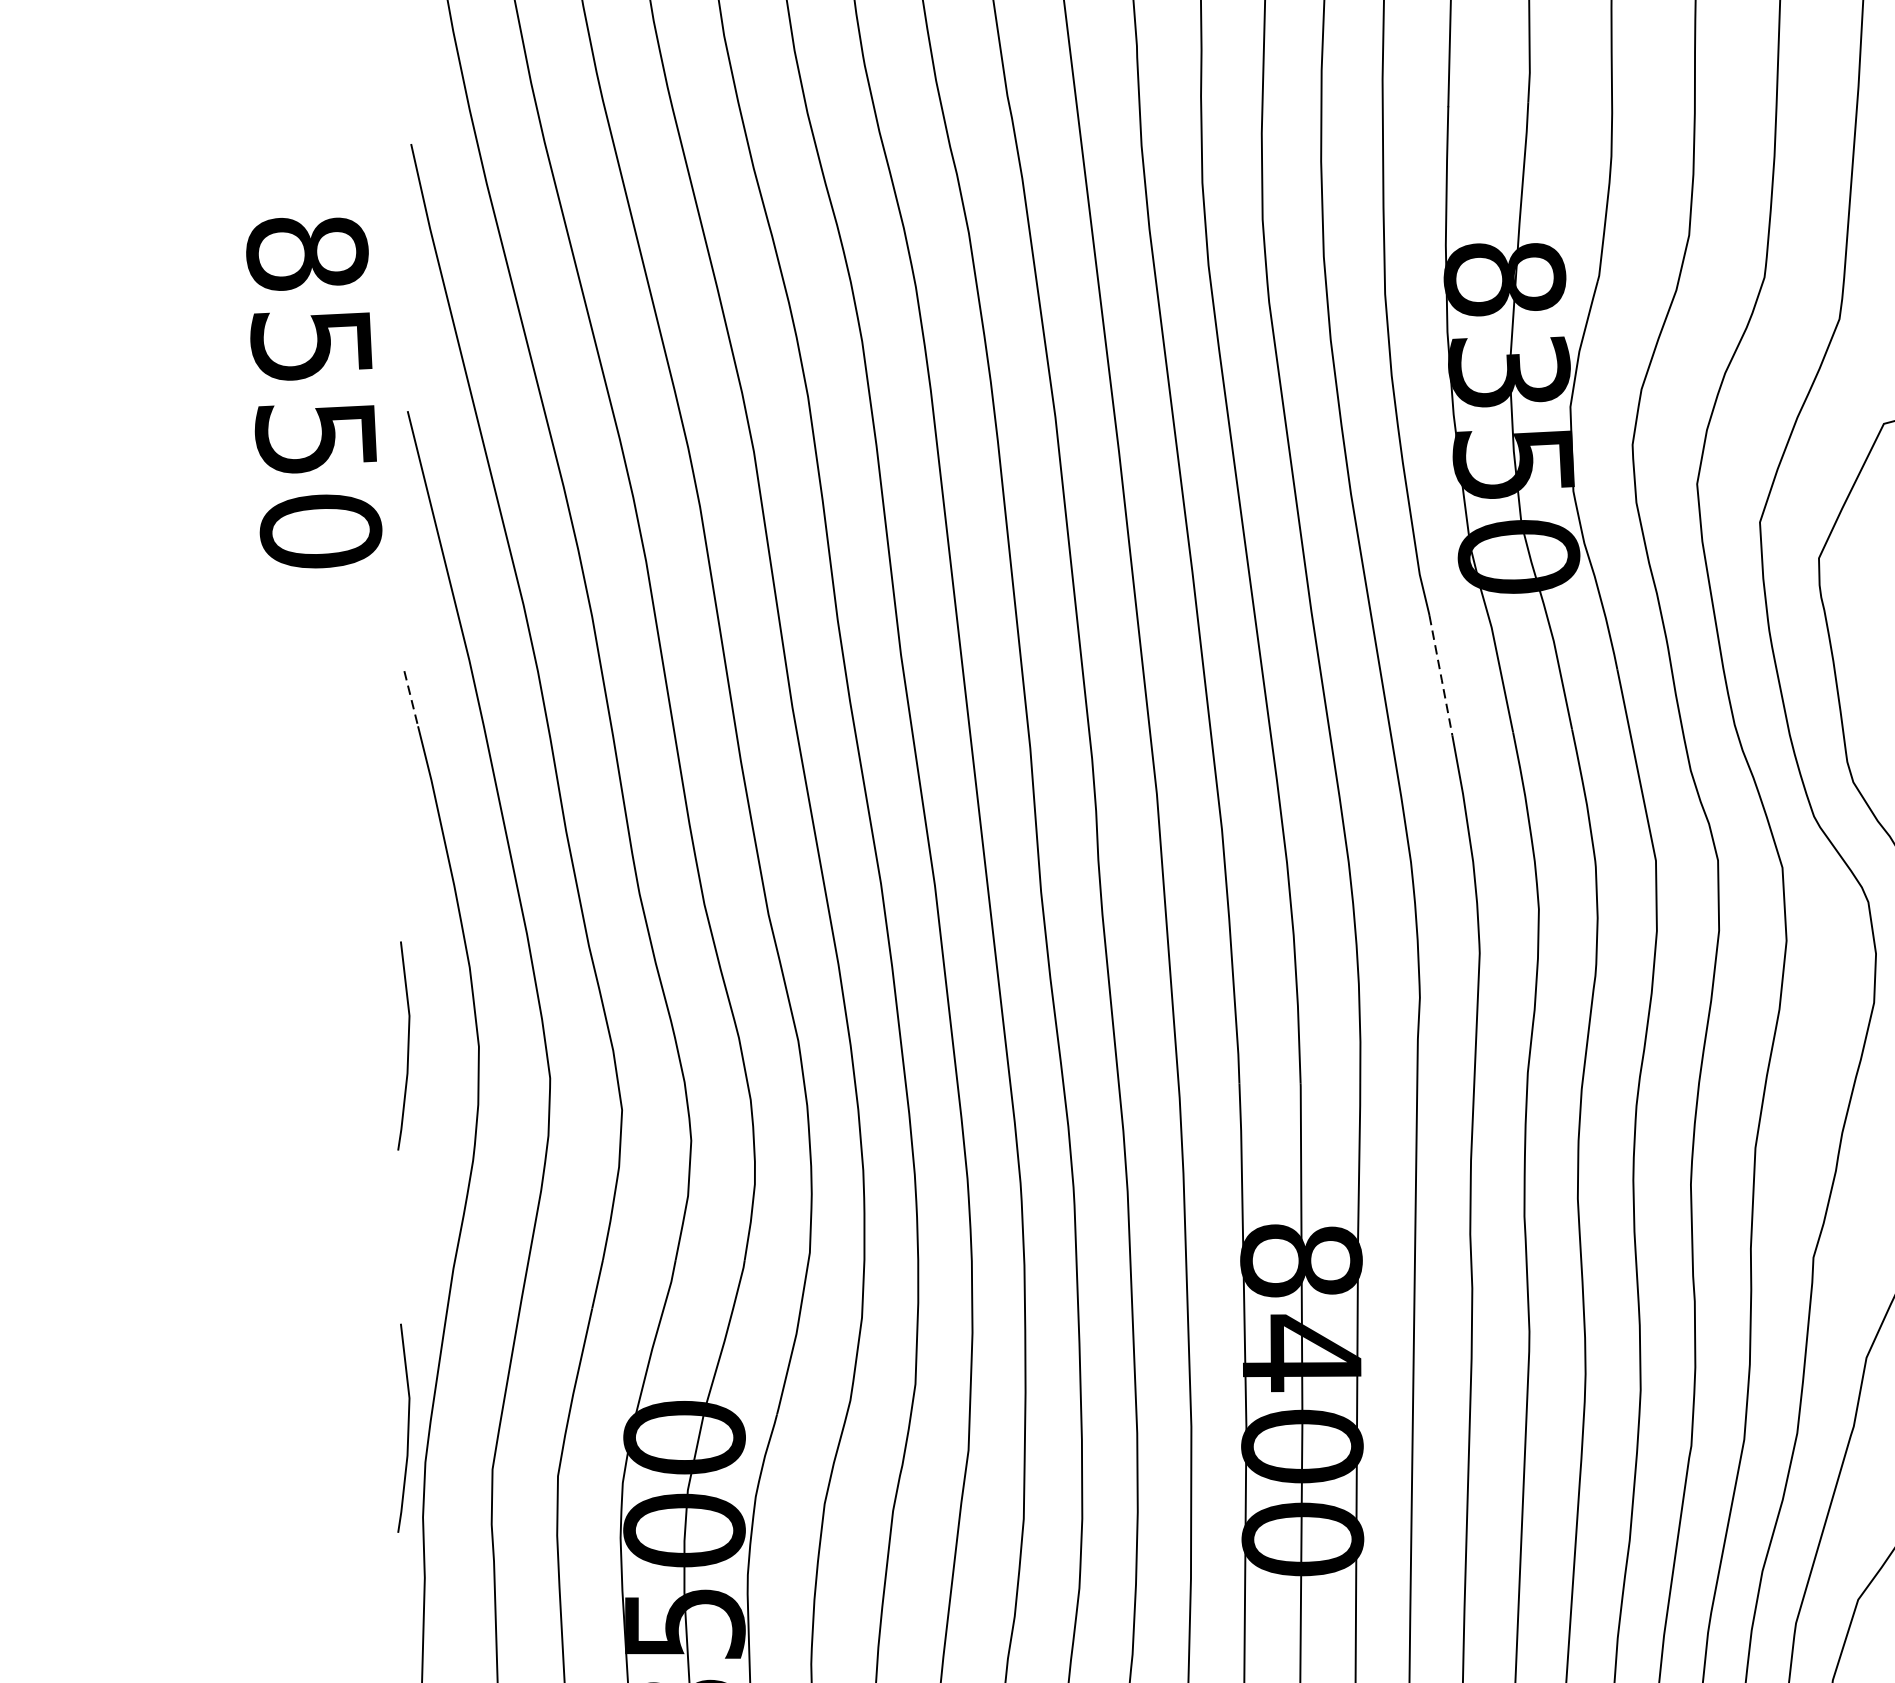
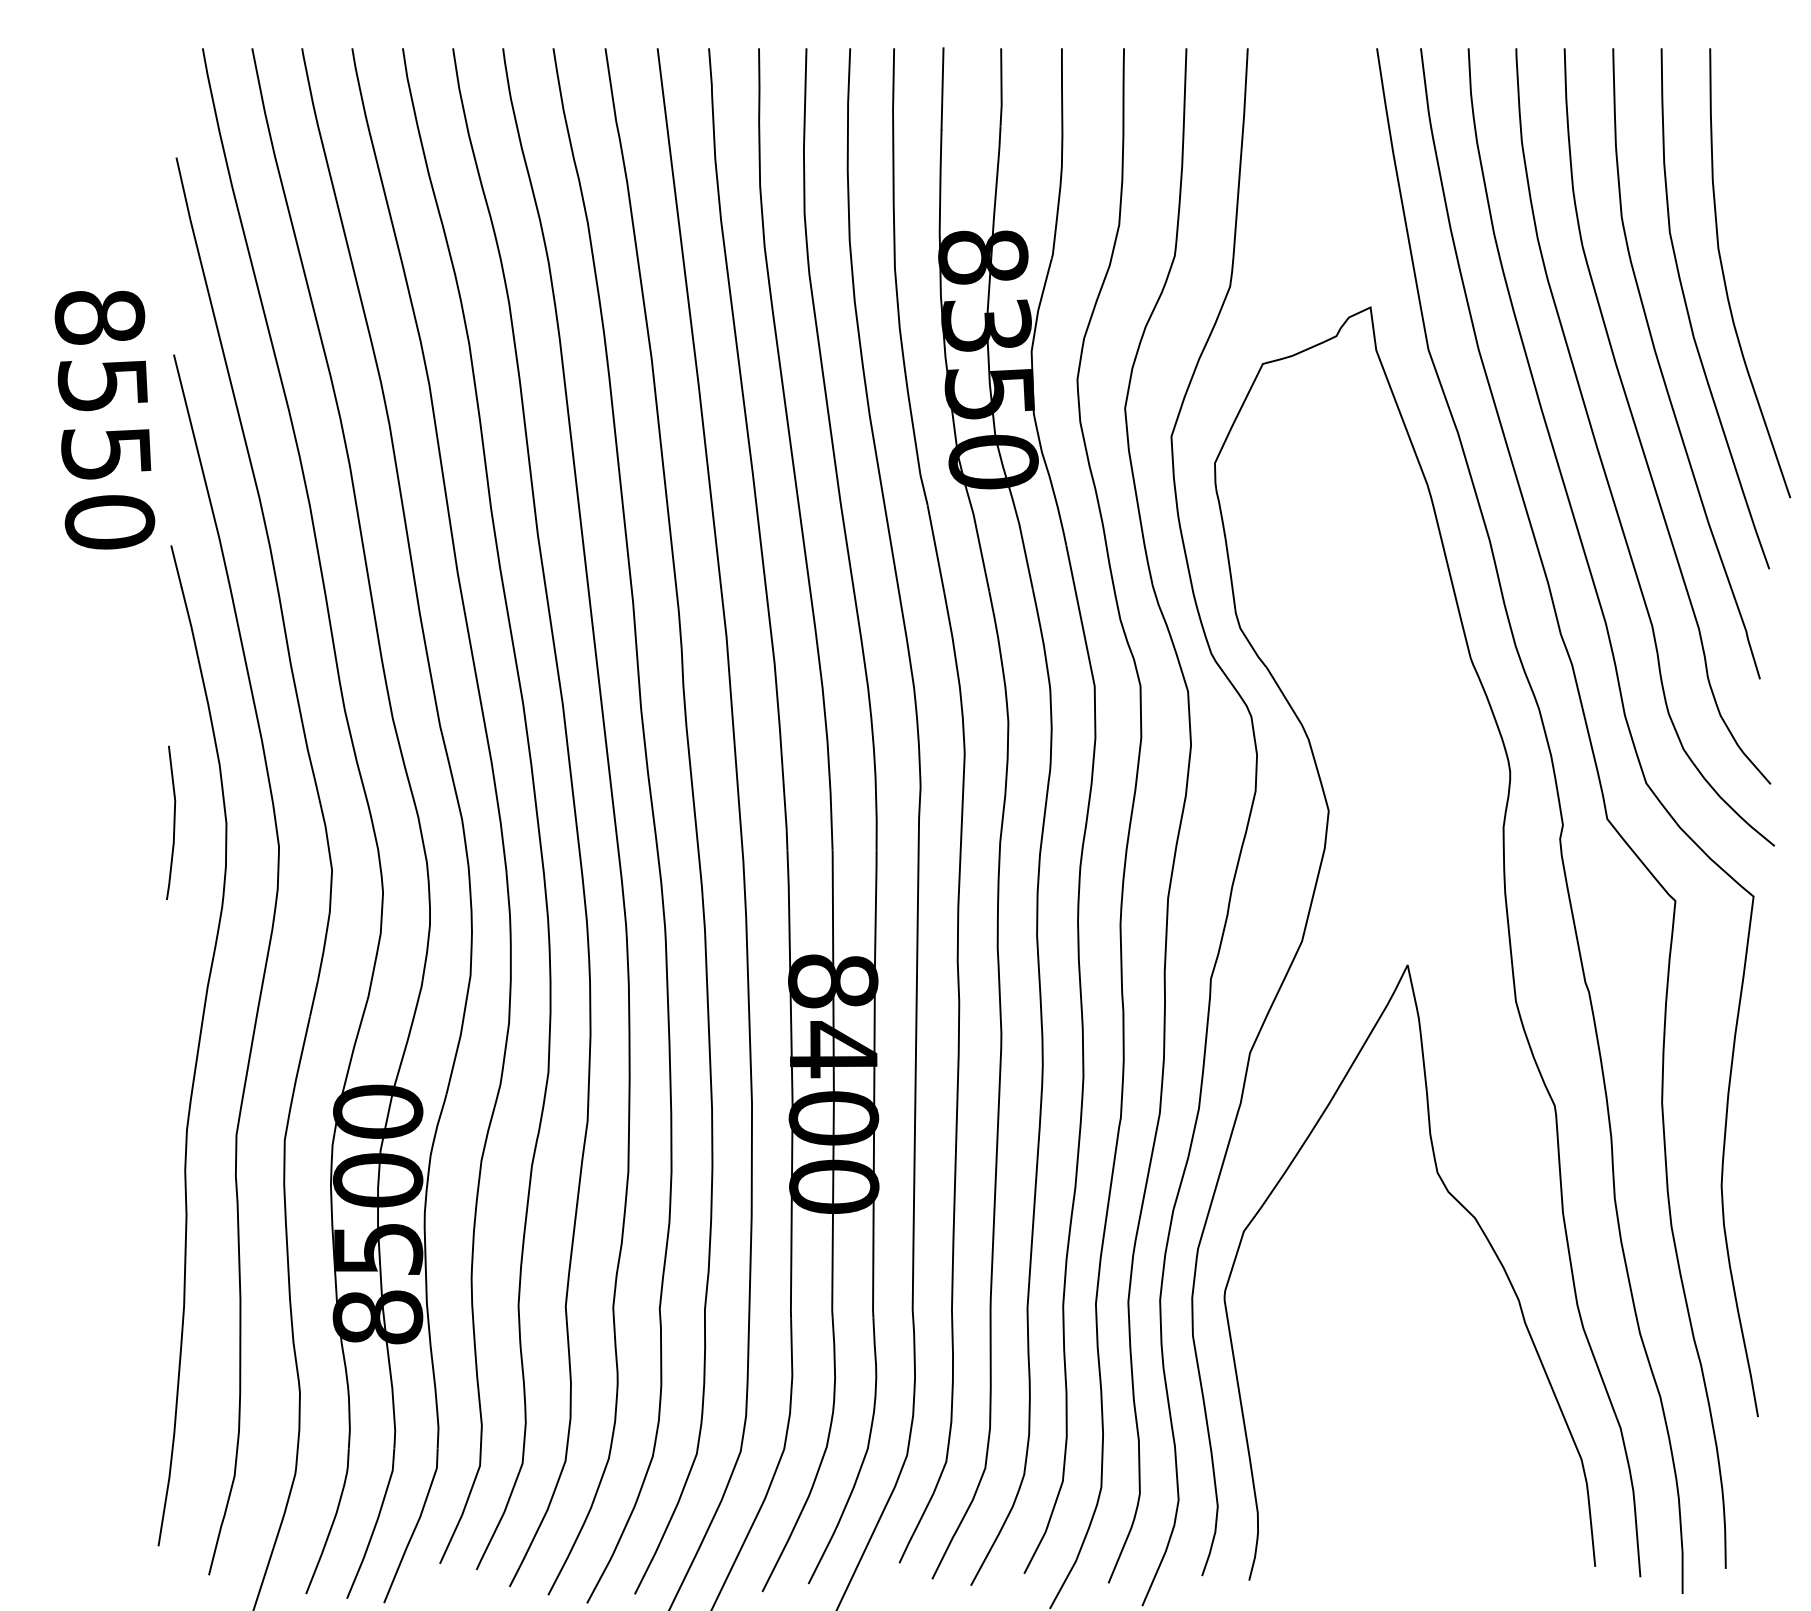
text: (313, 392) -> (104, 419), moved
line: (1441, 678) -> (936, 551), dashed -> solid
line: (411, 698) -> (176, 566), dashed -> solid
line: (407, 1427) -> (173, 1104), removed

